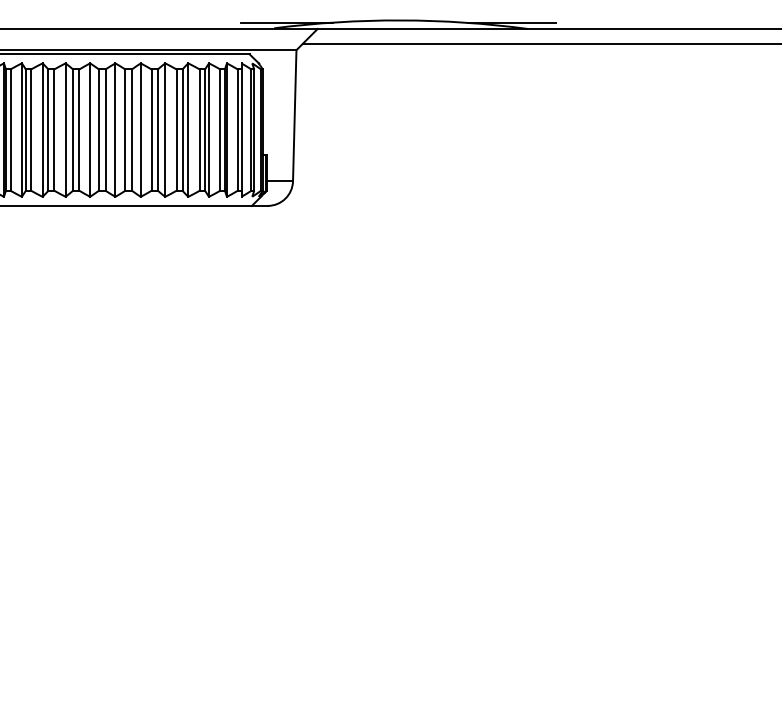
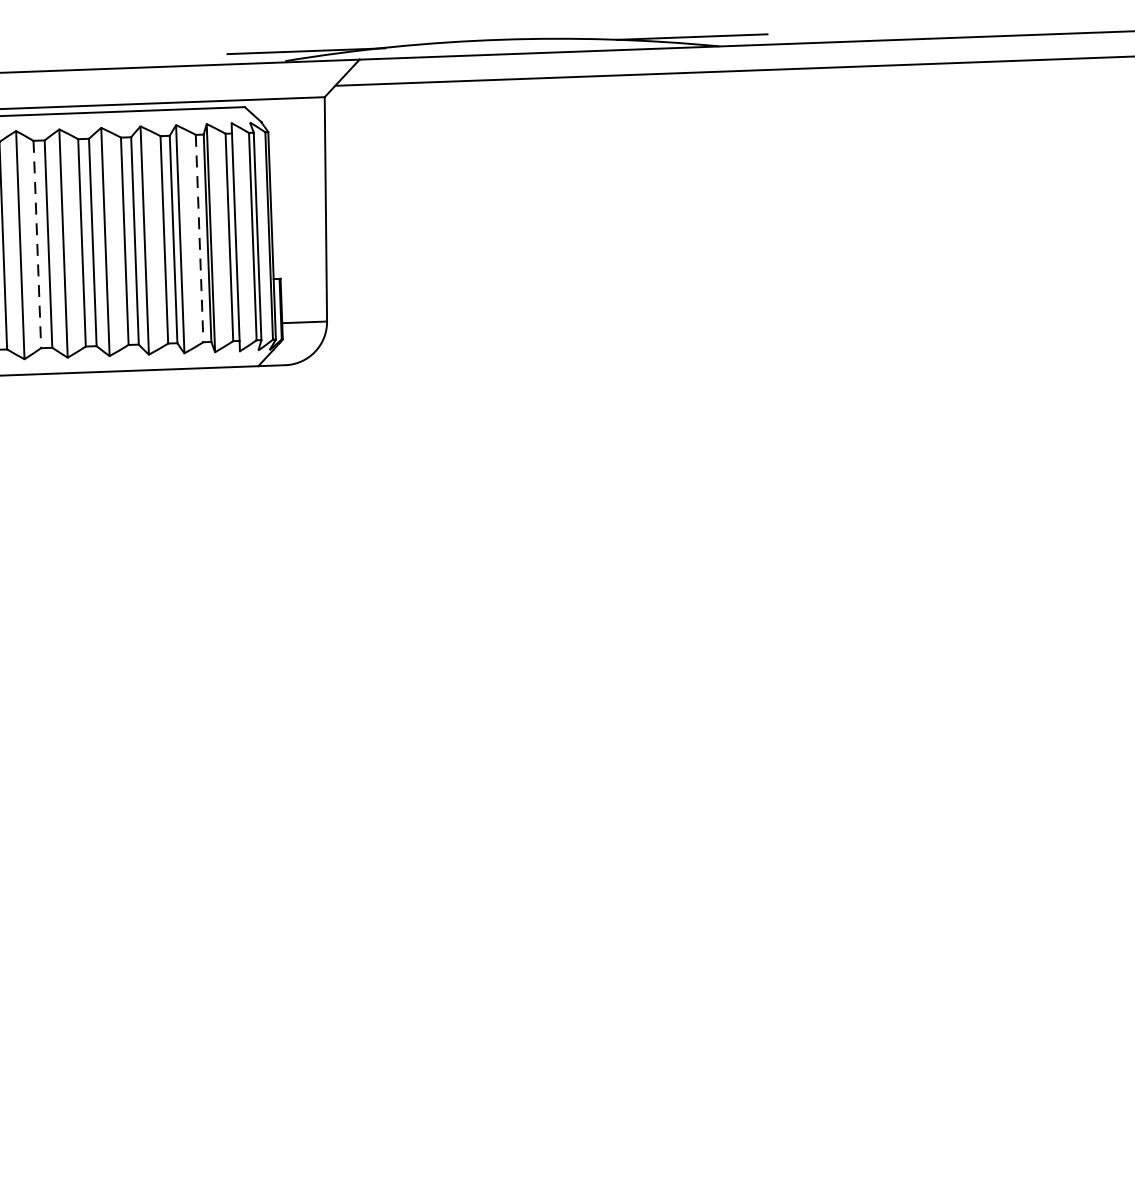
line: (125, 130) -> (37, 245), solid -> dashed
line: (220, 130) -> (199, 239), solid -> dashed

